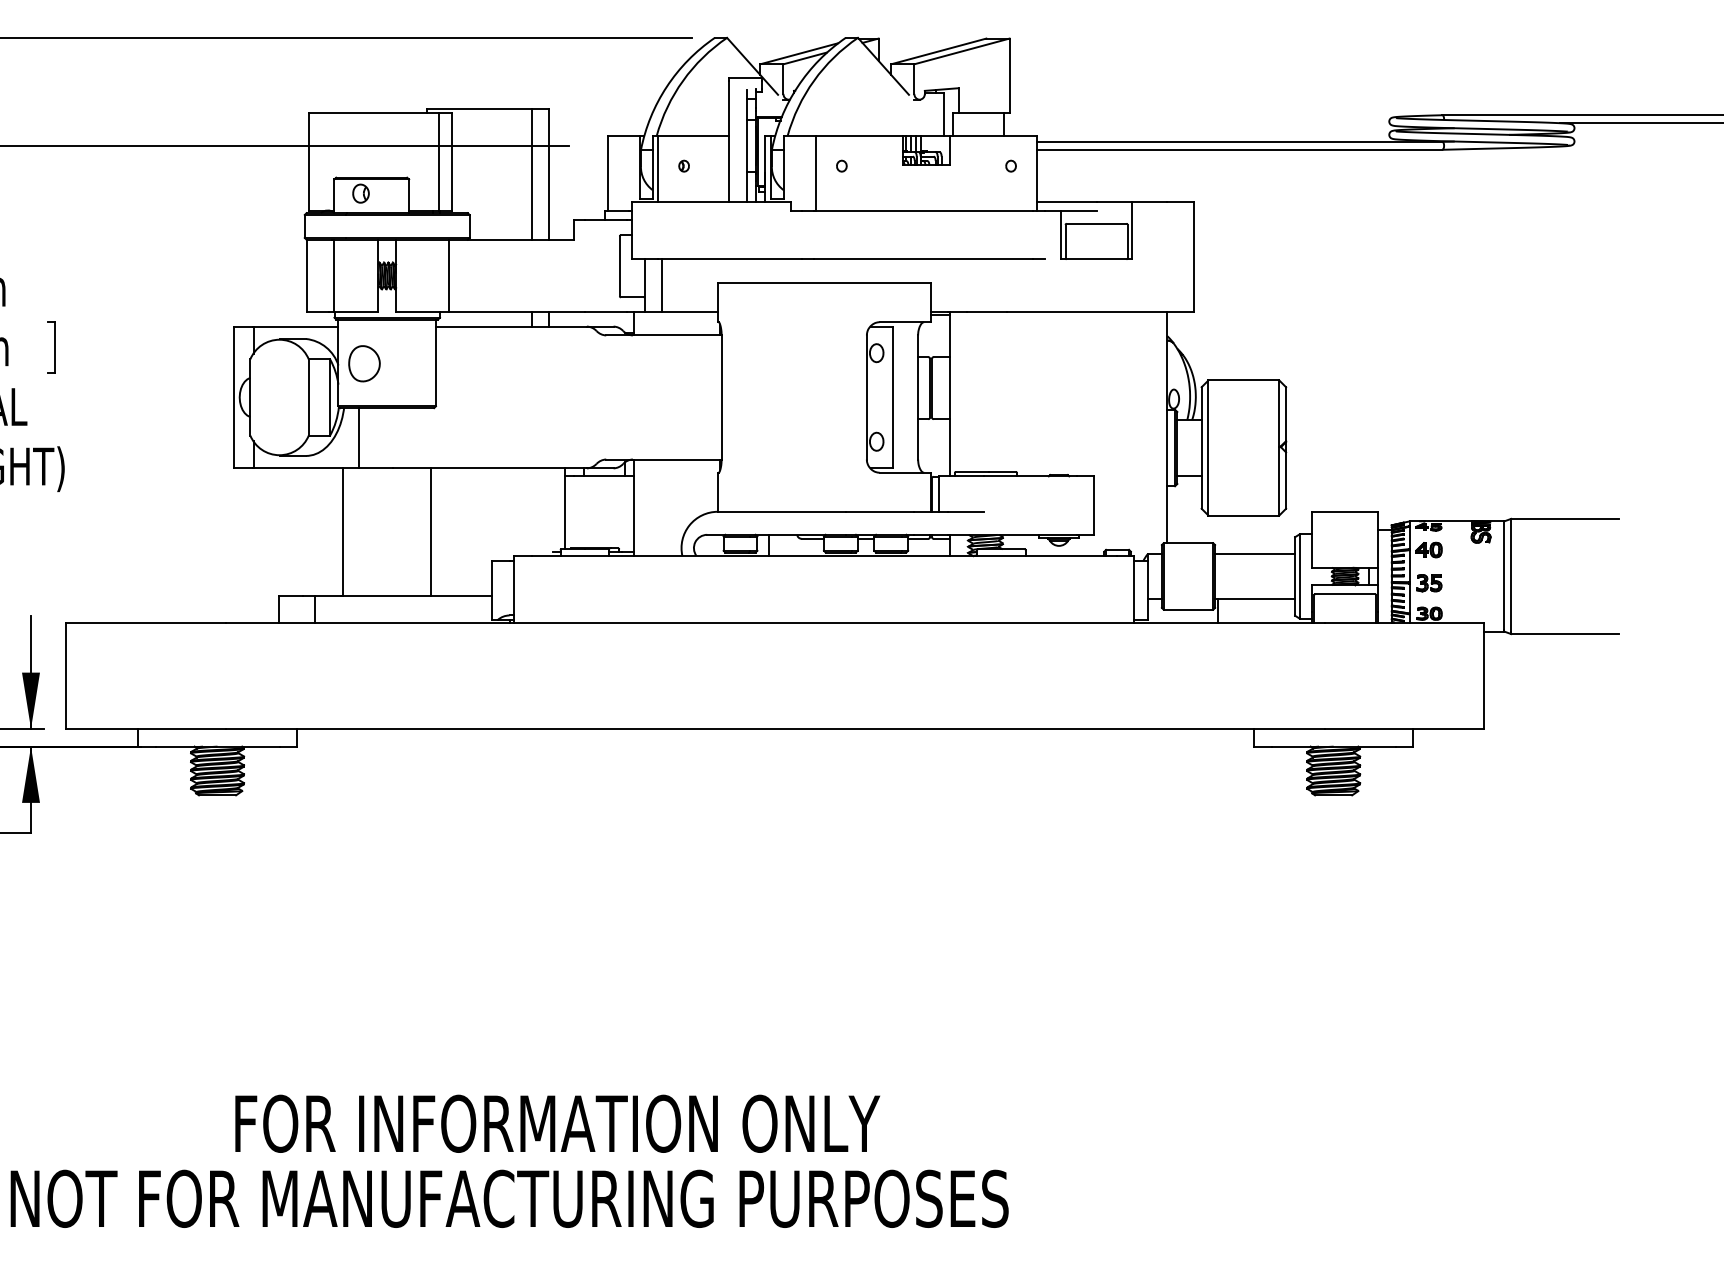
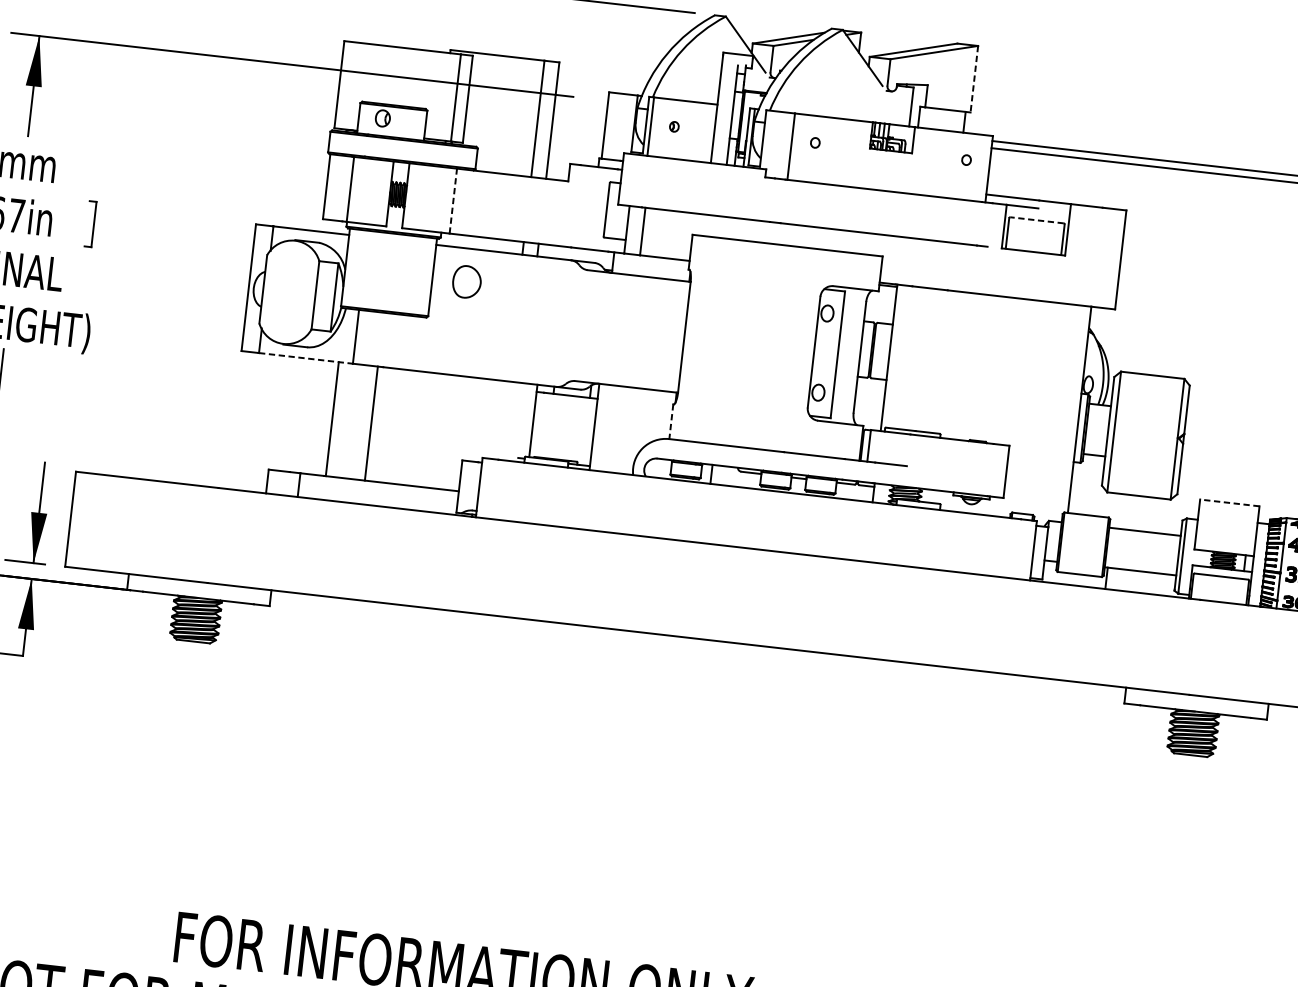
line: (1009, 76) -> (974, 79), solid -> dashed
line: (1096, 223) -> (1037, 220), solid -> dashed
line: (449, 275) -> (453, 200), solid -> dashed
part: (364, 363) -> (467, 281), moved
line: (306, 468) -> (306, 358), solid -> dashed
line: (717, 492) -> (670, 421), solid -> dashed
line: (1344, 511) -> (1229, 502), solid -> dashed
line: (430, 531) -> (371, 422), moved

